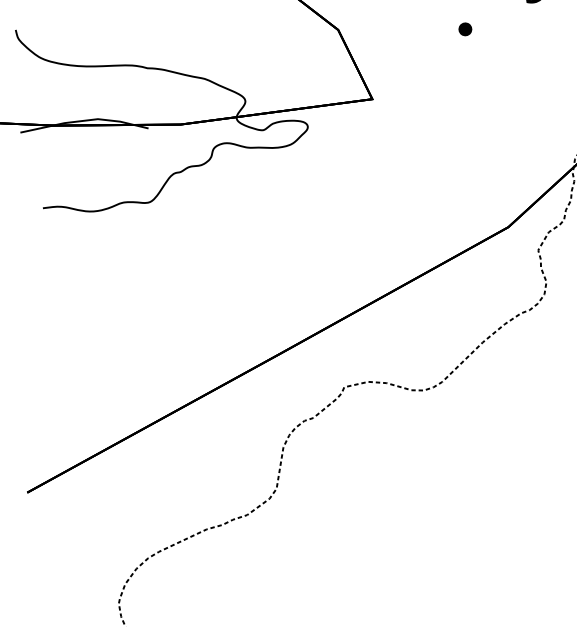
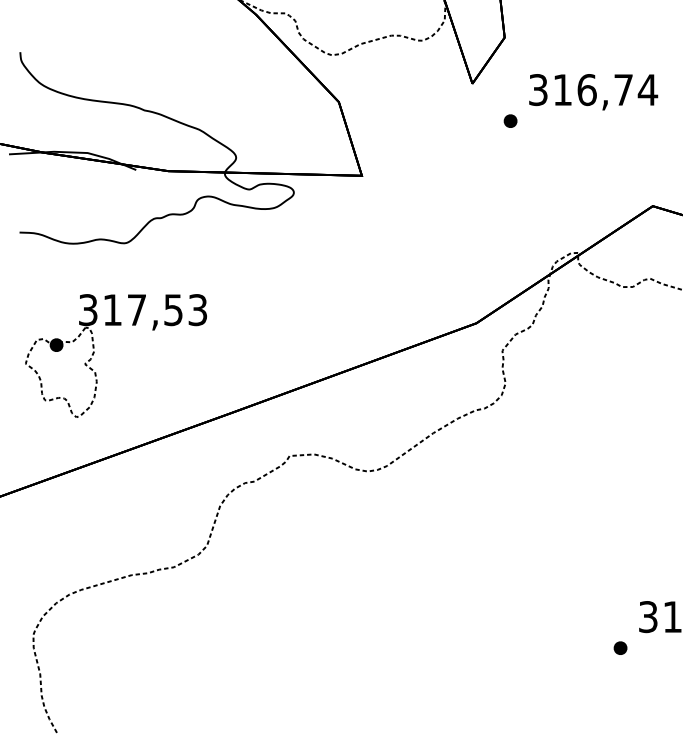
part: (465, 28) -> (510, 120), moved
part: (135, 316) -> (94, 353), added

